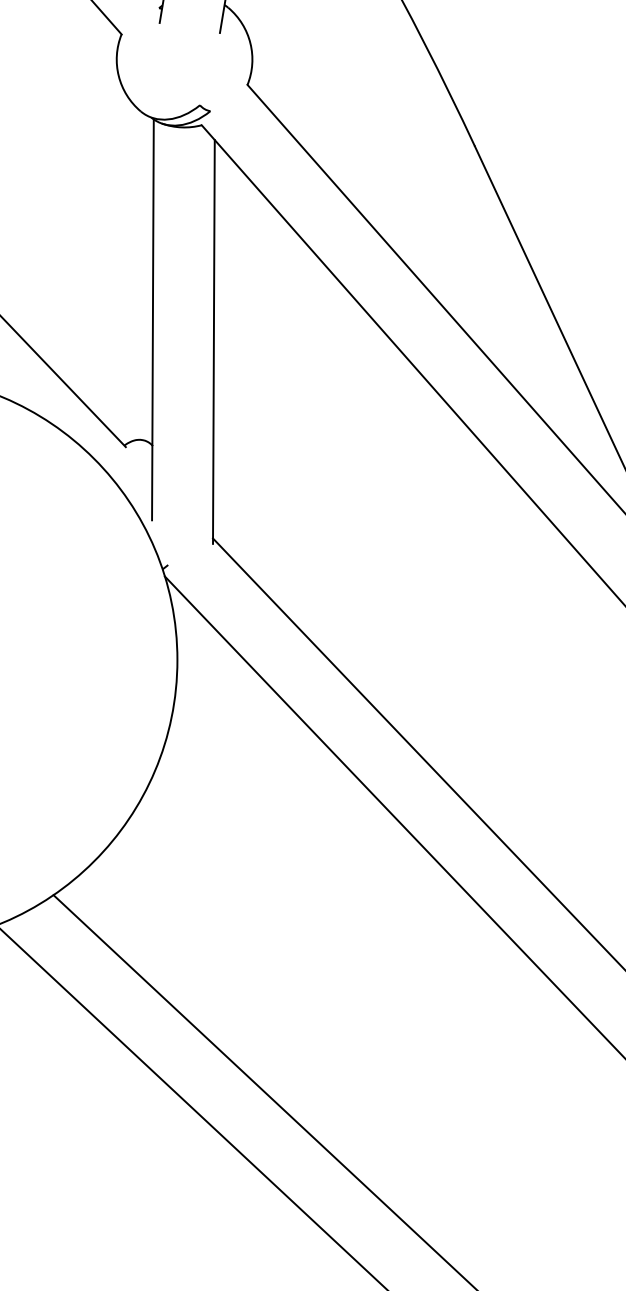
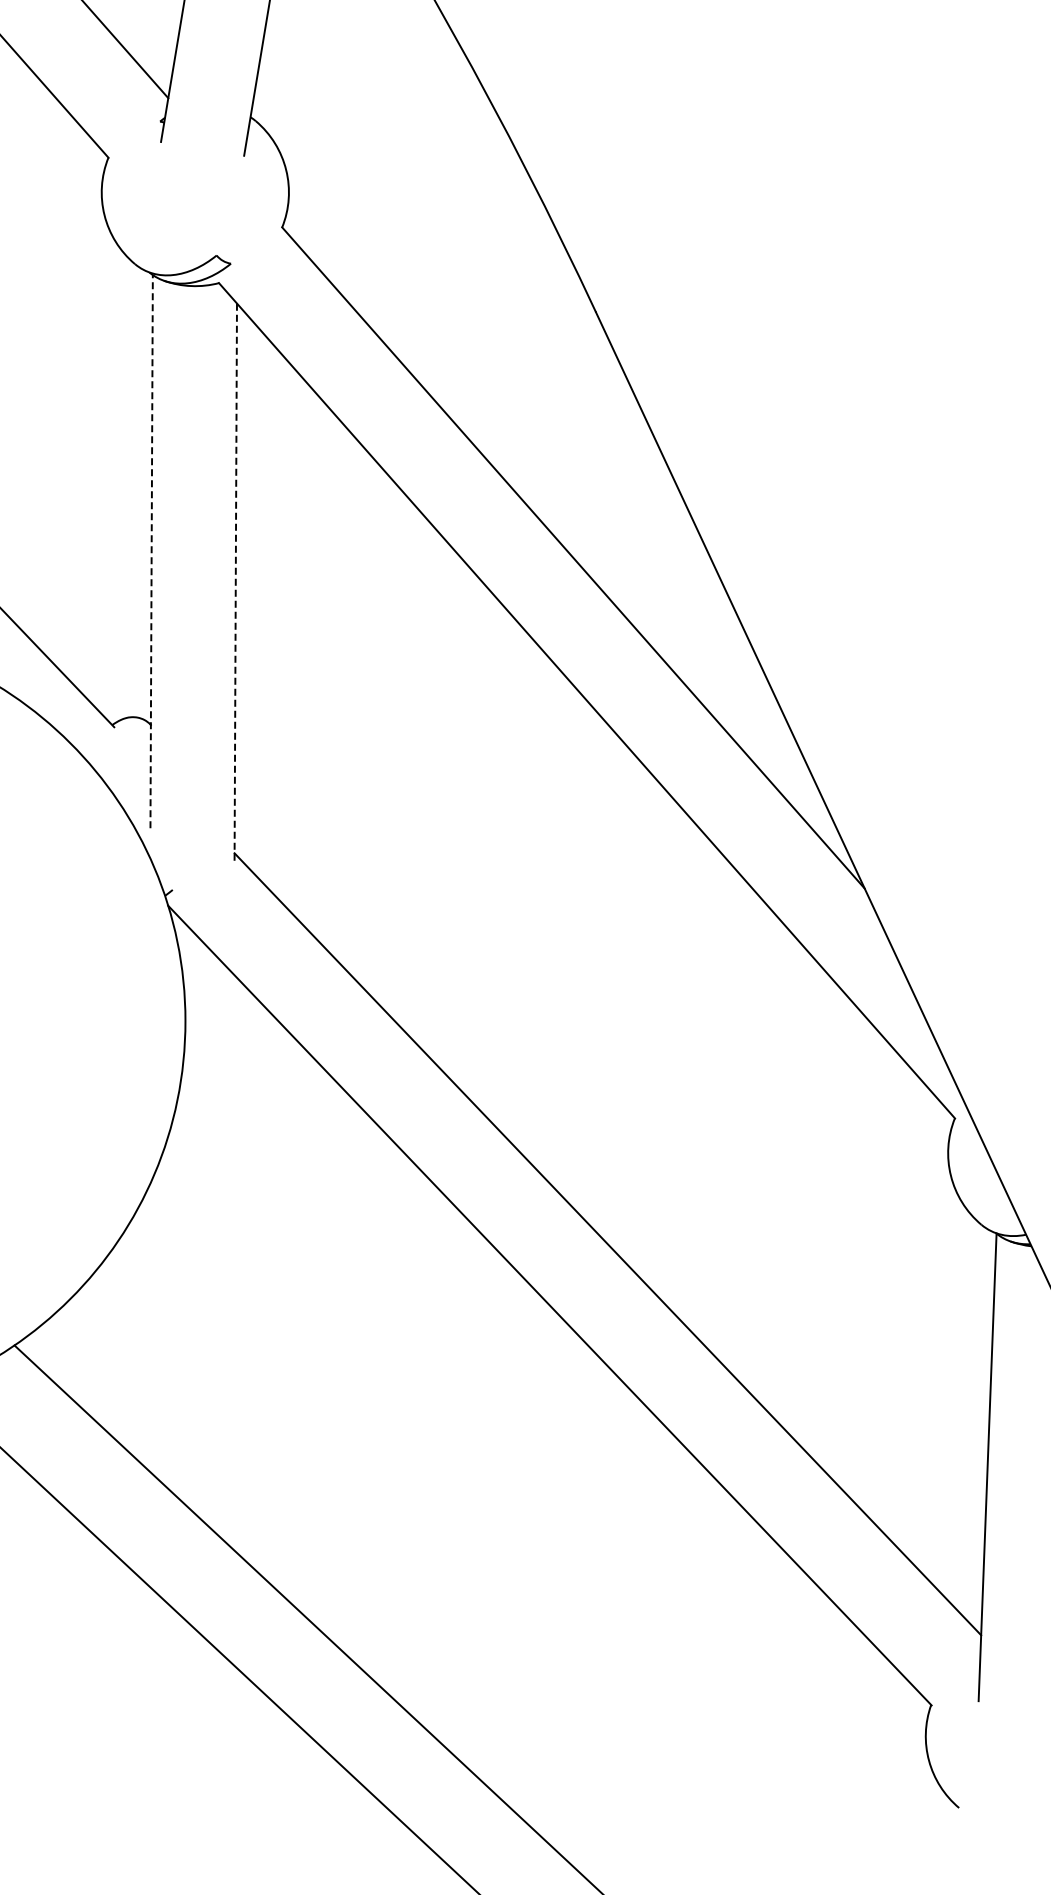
line: (152, 319) -> (151, 551), solid -> dashed
line: (213, 342) -> (235, 582), solid -> dashed

